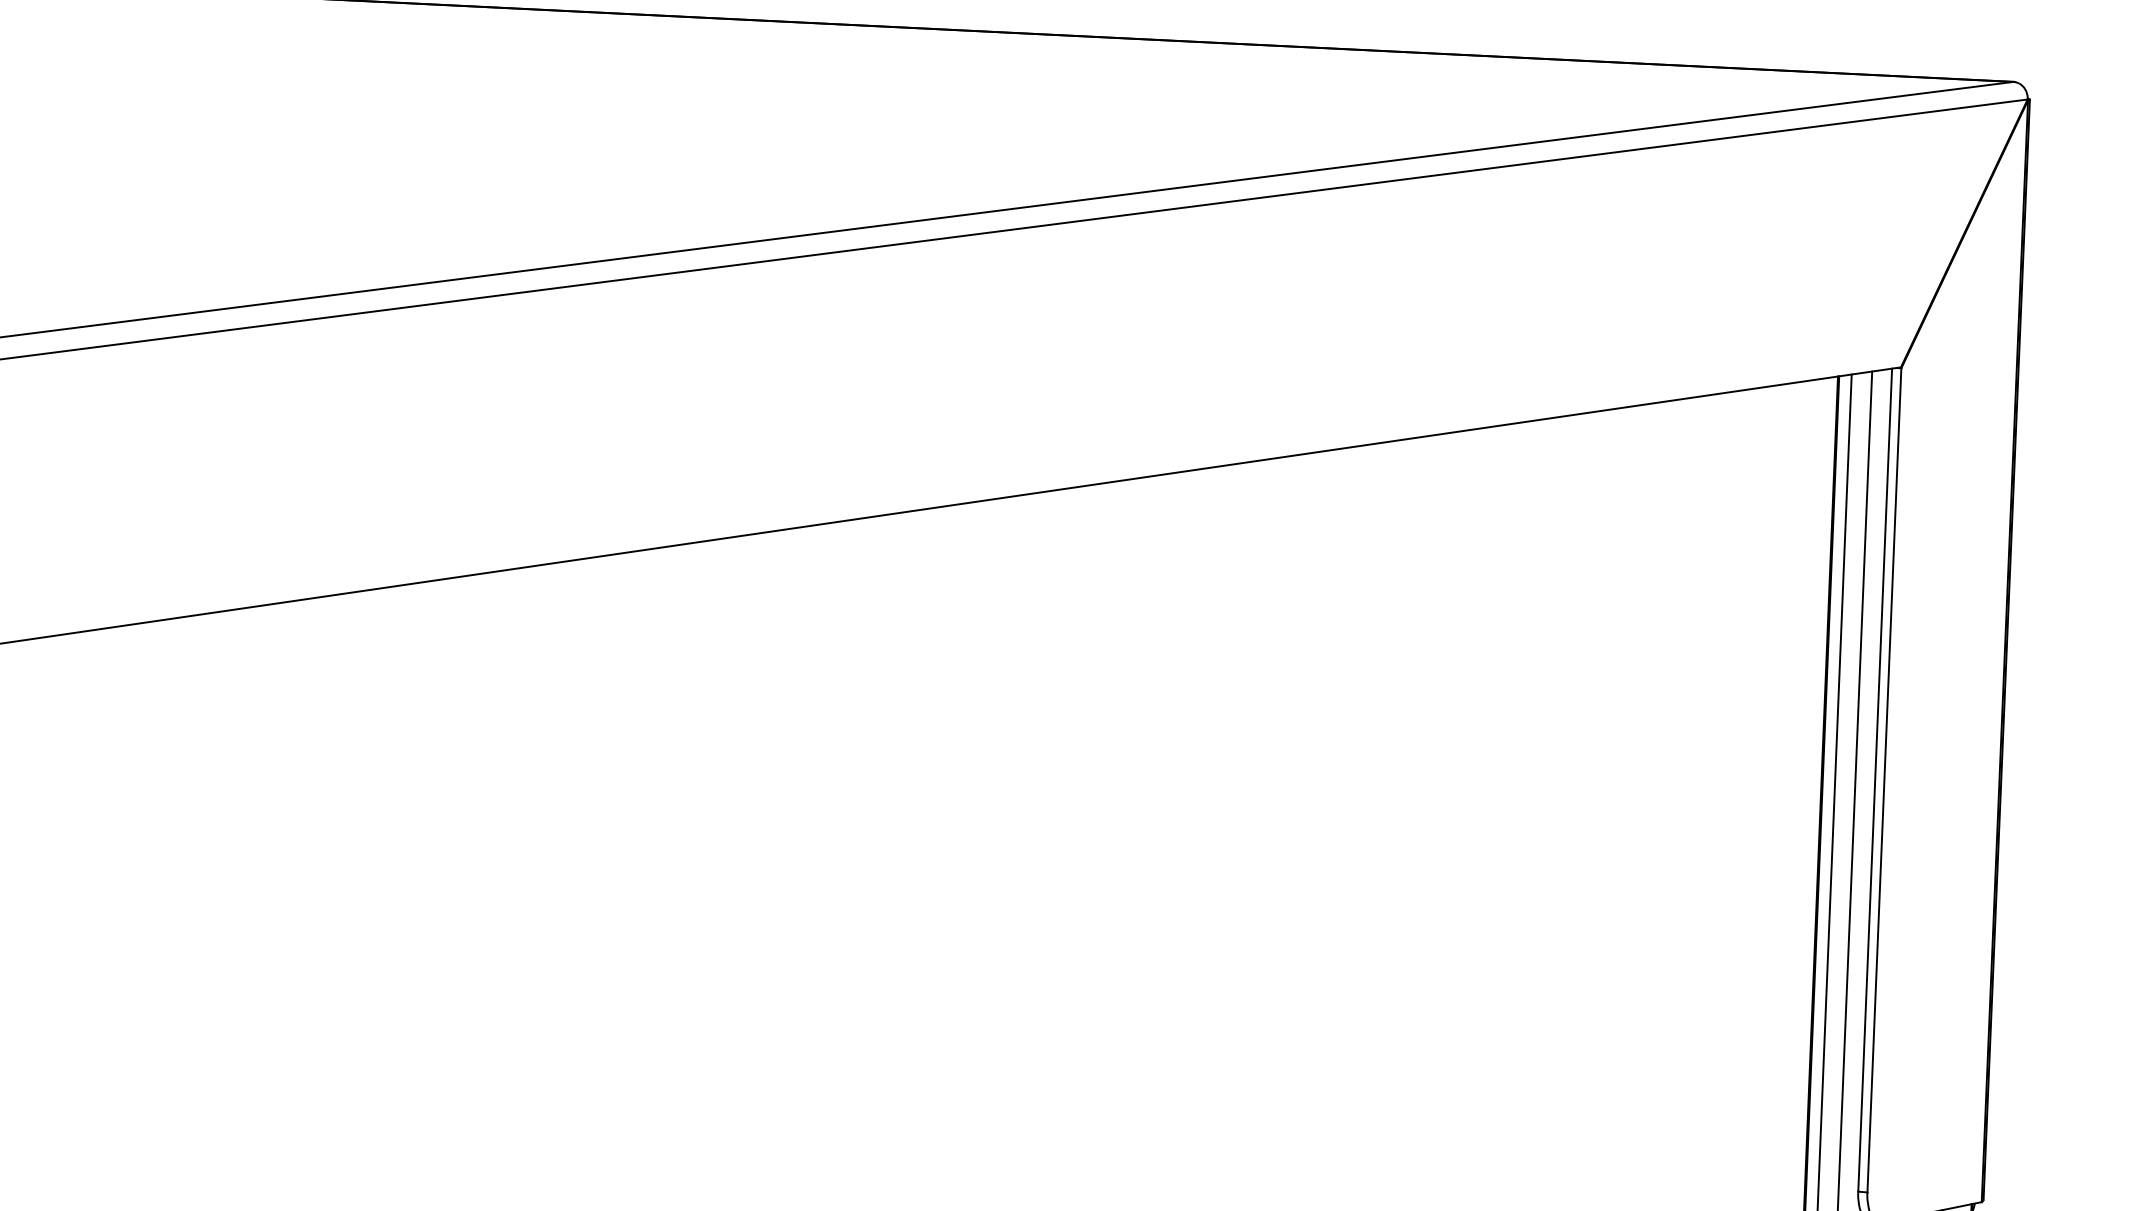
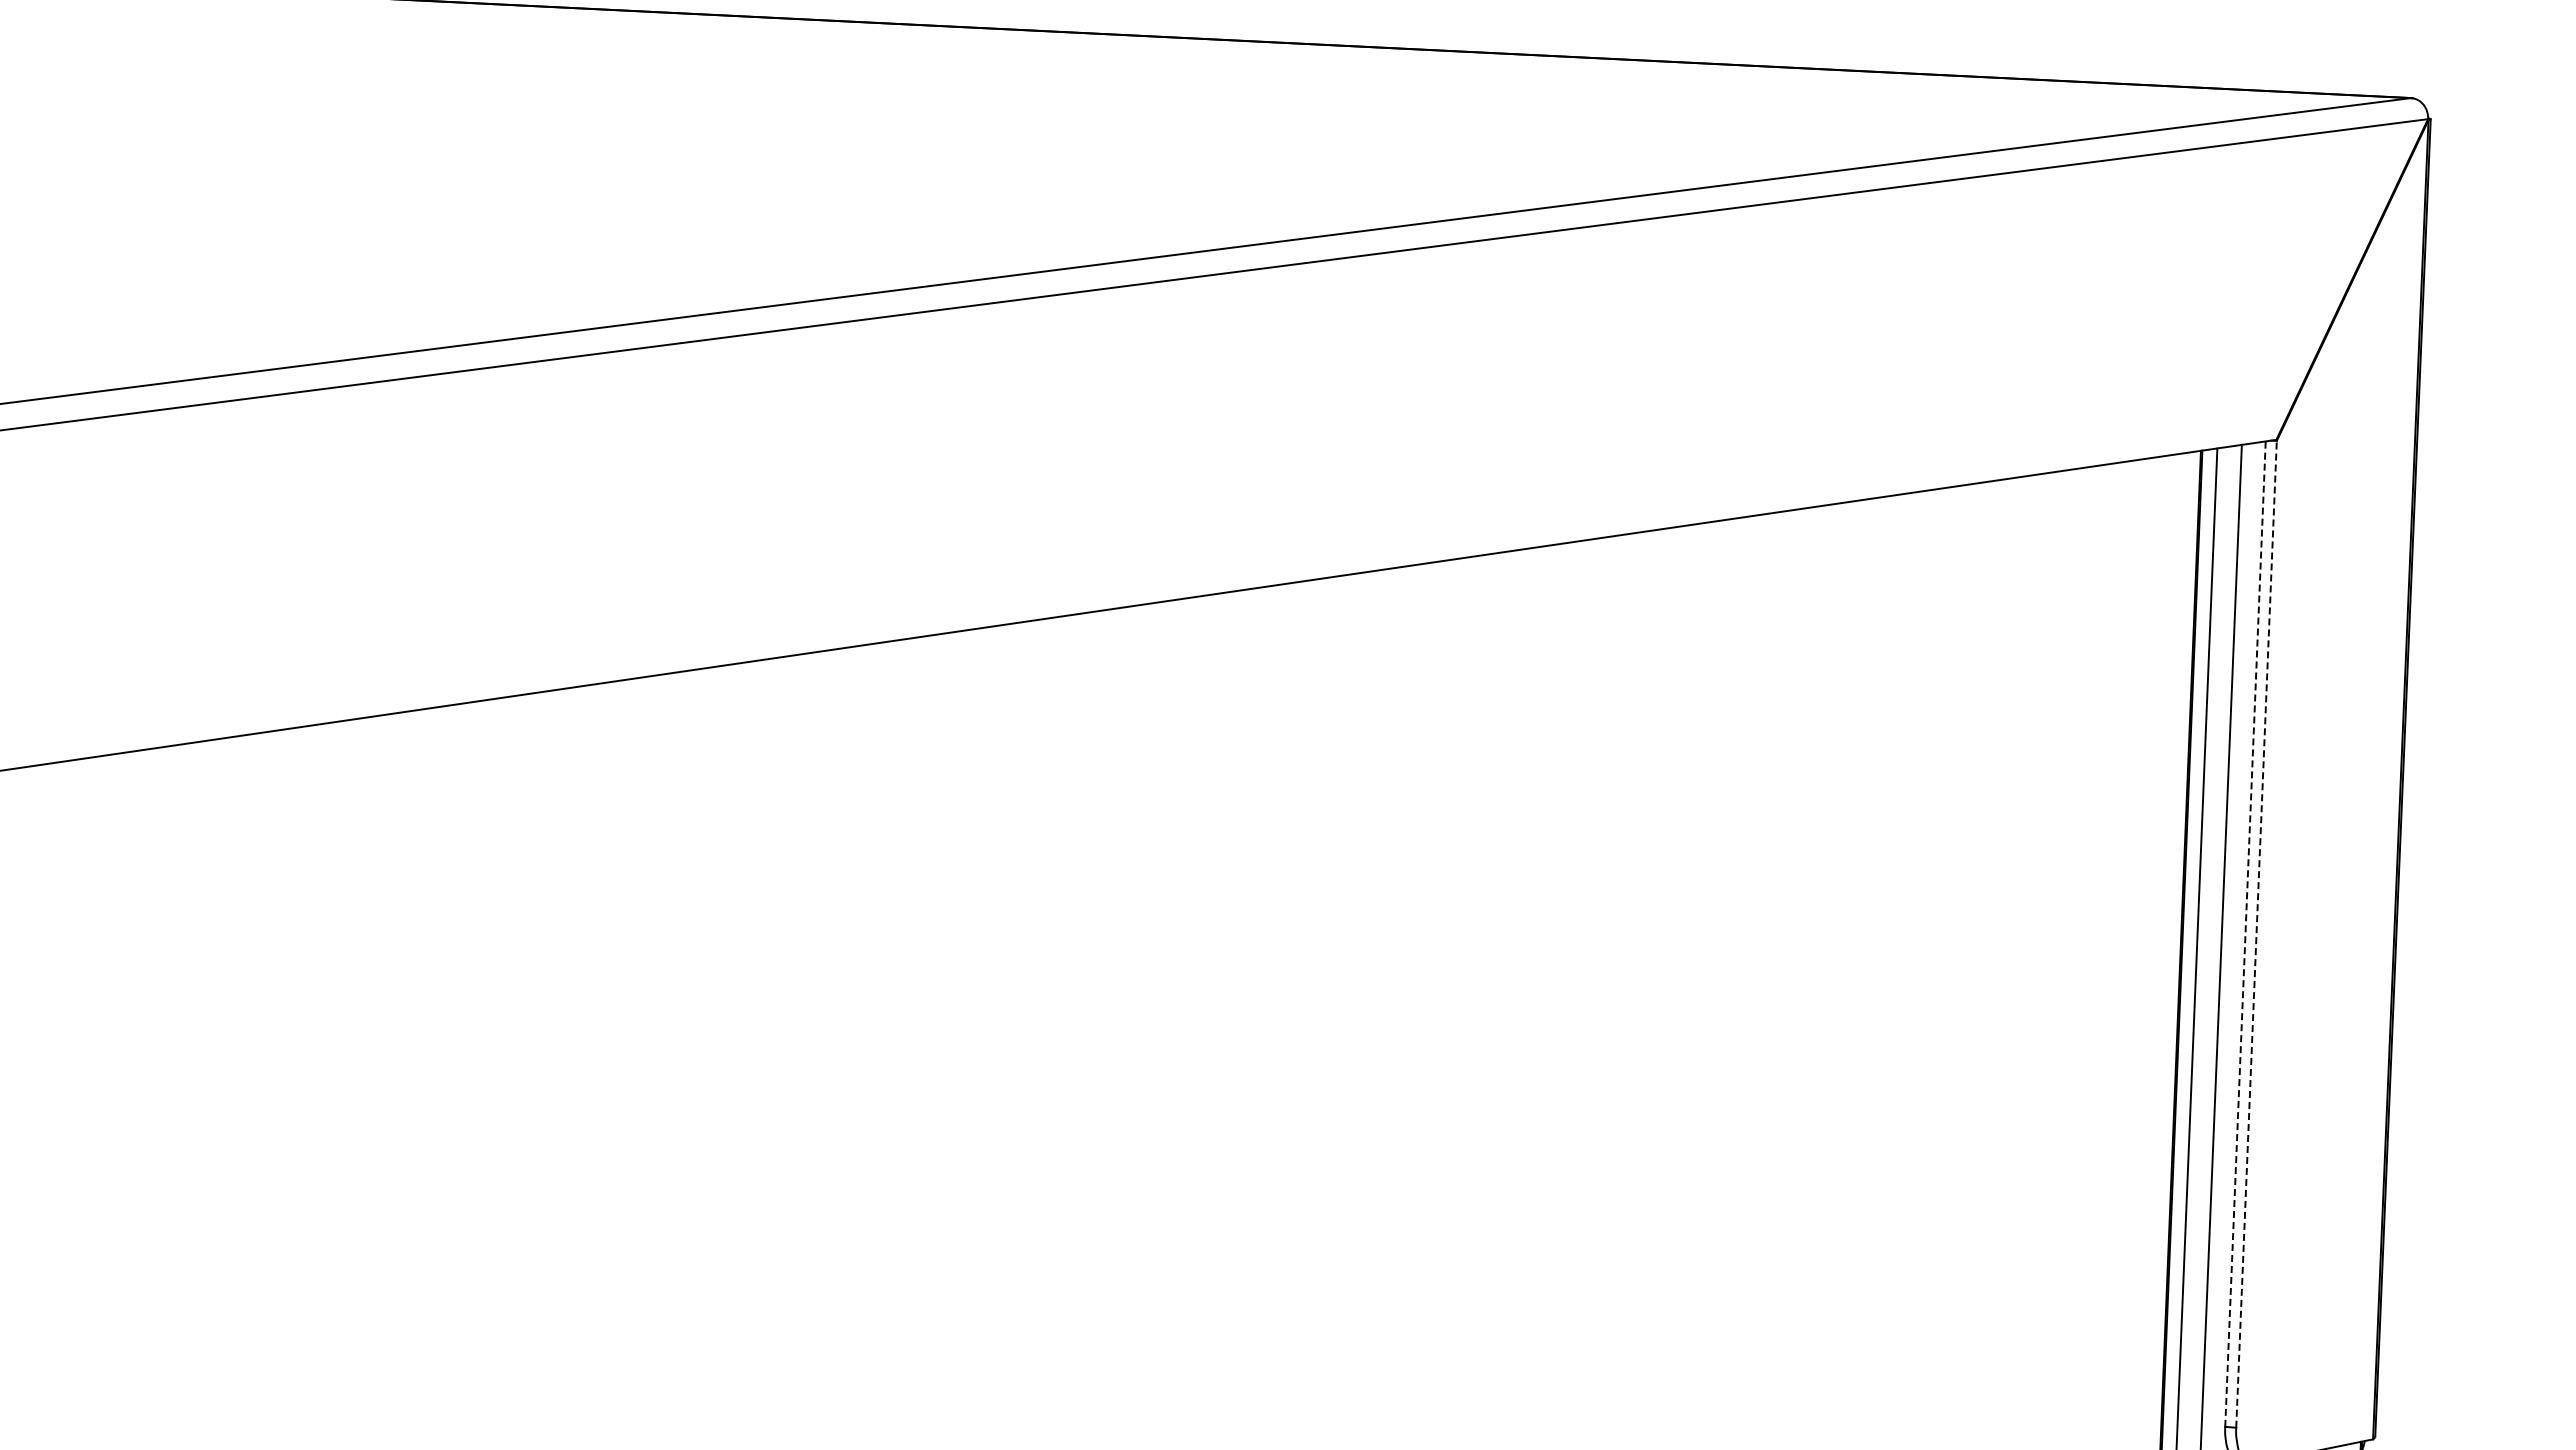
line: (1875, 779) -> (2245, 933), solid -> dashed
line: (1884, 780) -> (2256, 934), solid -> dashed

